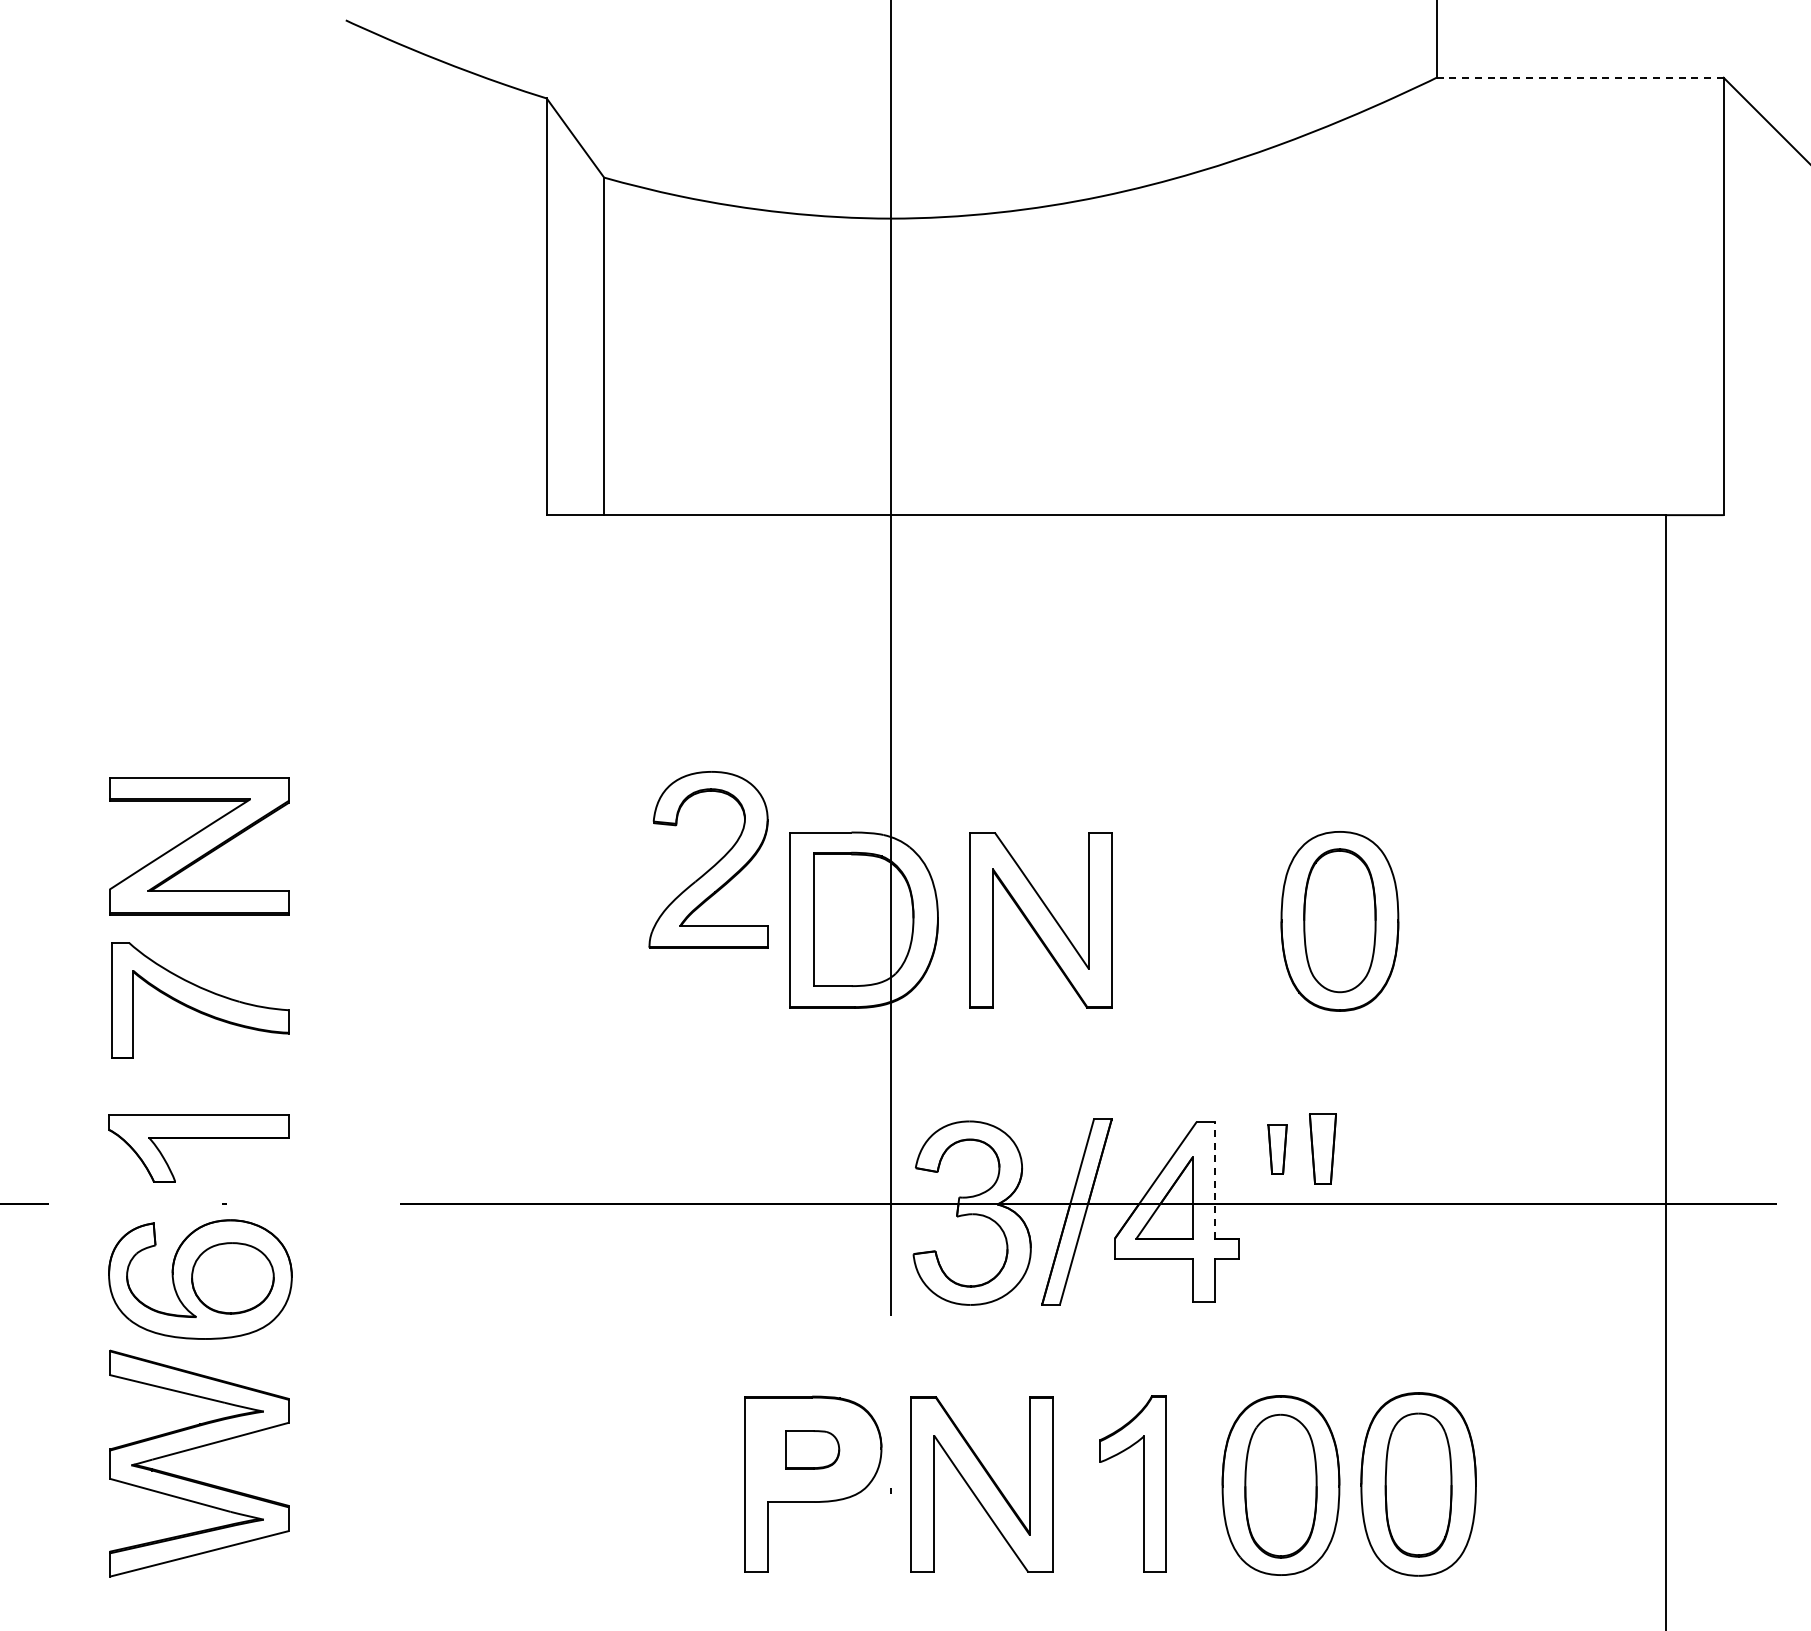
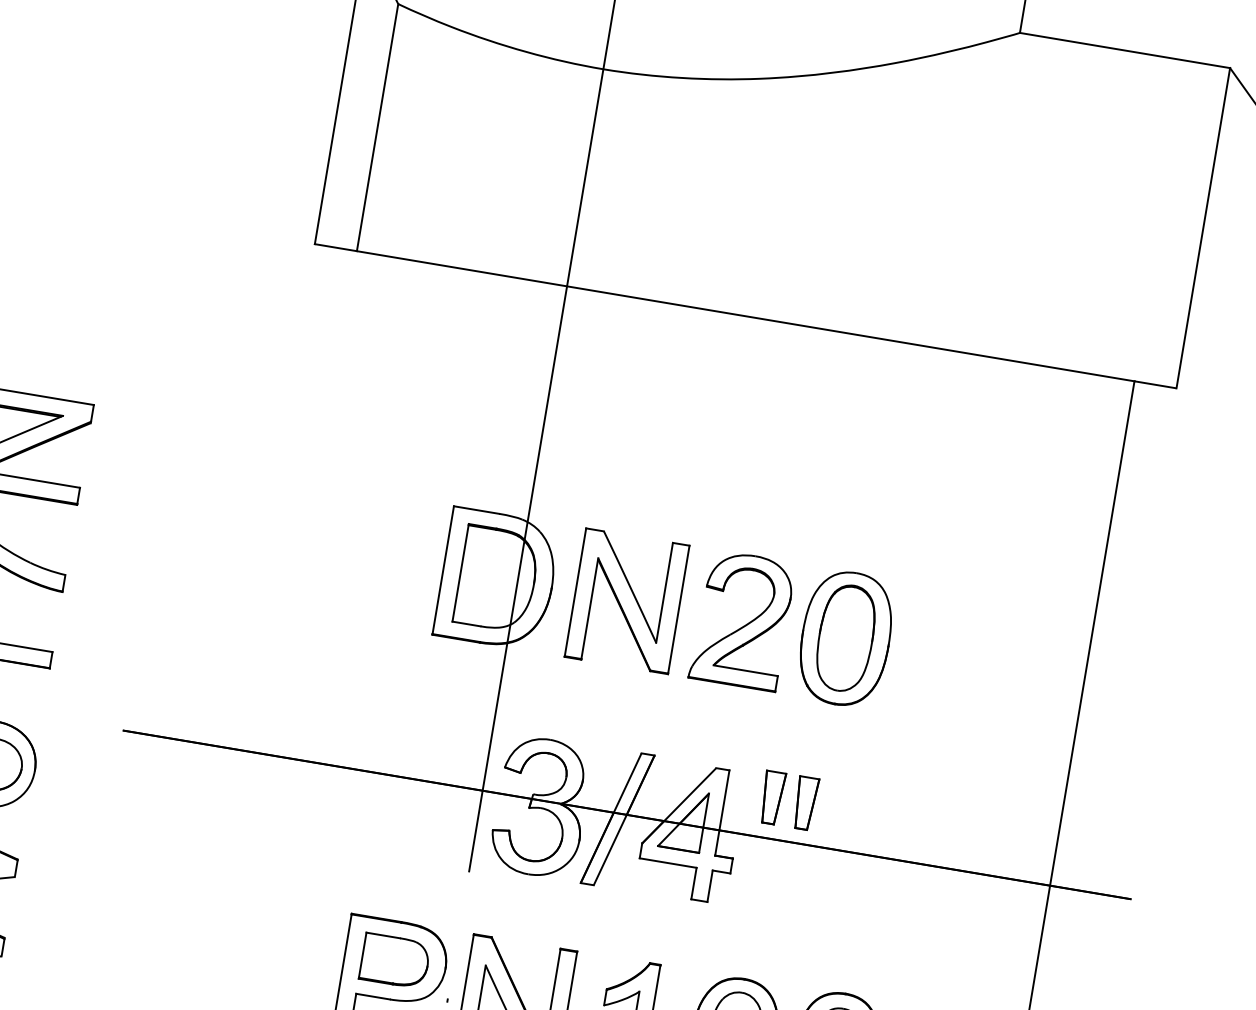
line: (1580, 77) -> (1125, 50), dashed -> solid
part: (714, 864) -> (746, 624), moved
part: (1277, 1148) -> (772, 797), size x1.43
line: (1214, 1179) -> (722, 812), dashed -> solid
part: (812, 1449) -> (394, 960), size x1.67

